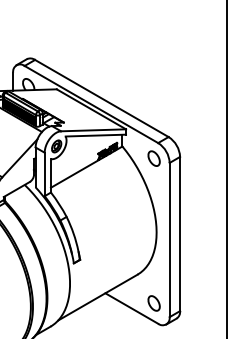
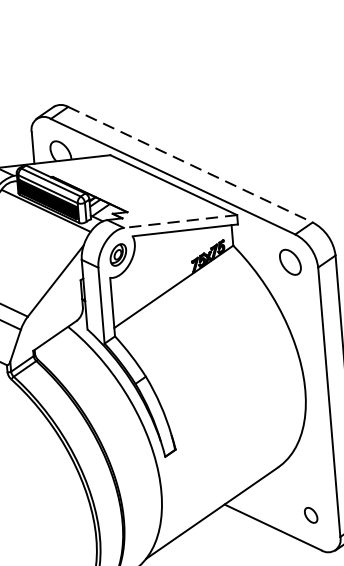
line: (102, 98) -> (191, 164), solid -> dashed
line: (93, 130) -> (180, 221), solid -> dashed
part: (153, 303) -> (310, 515), size x0.6

